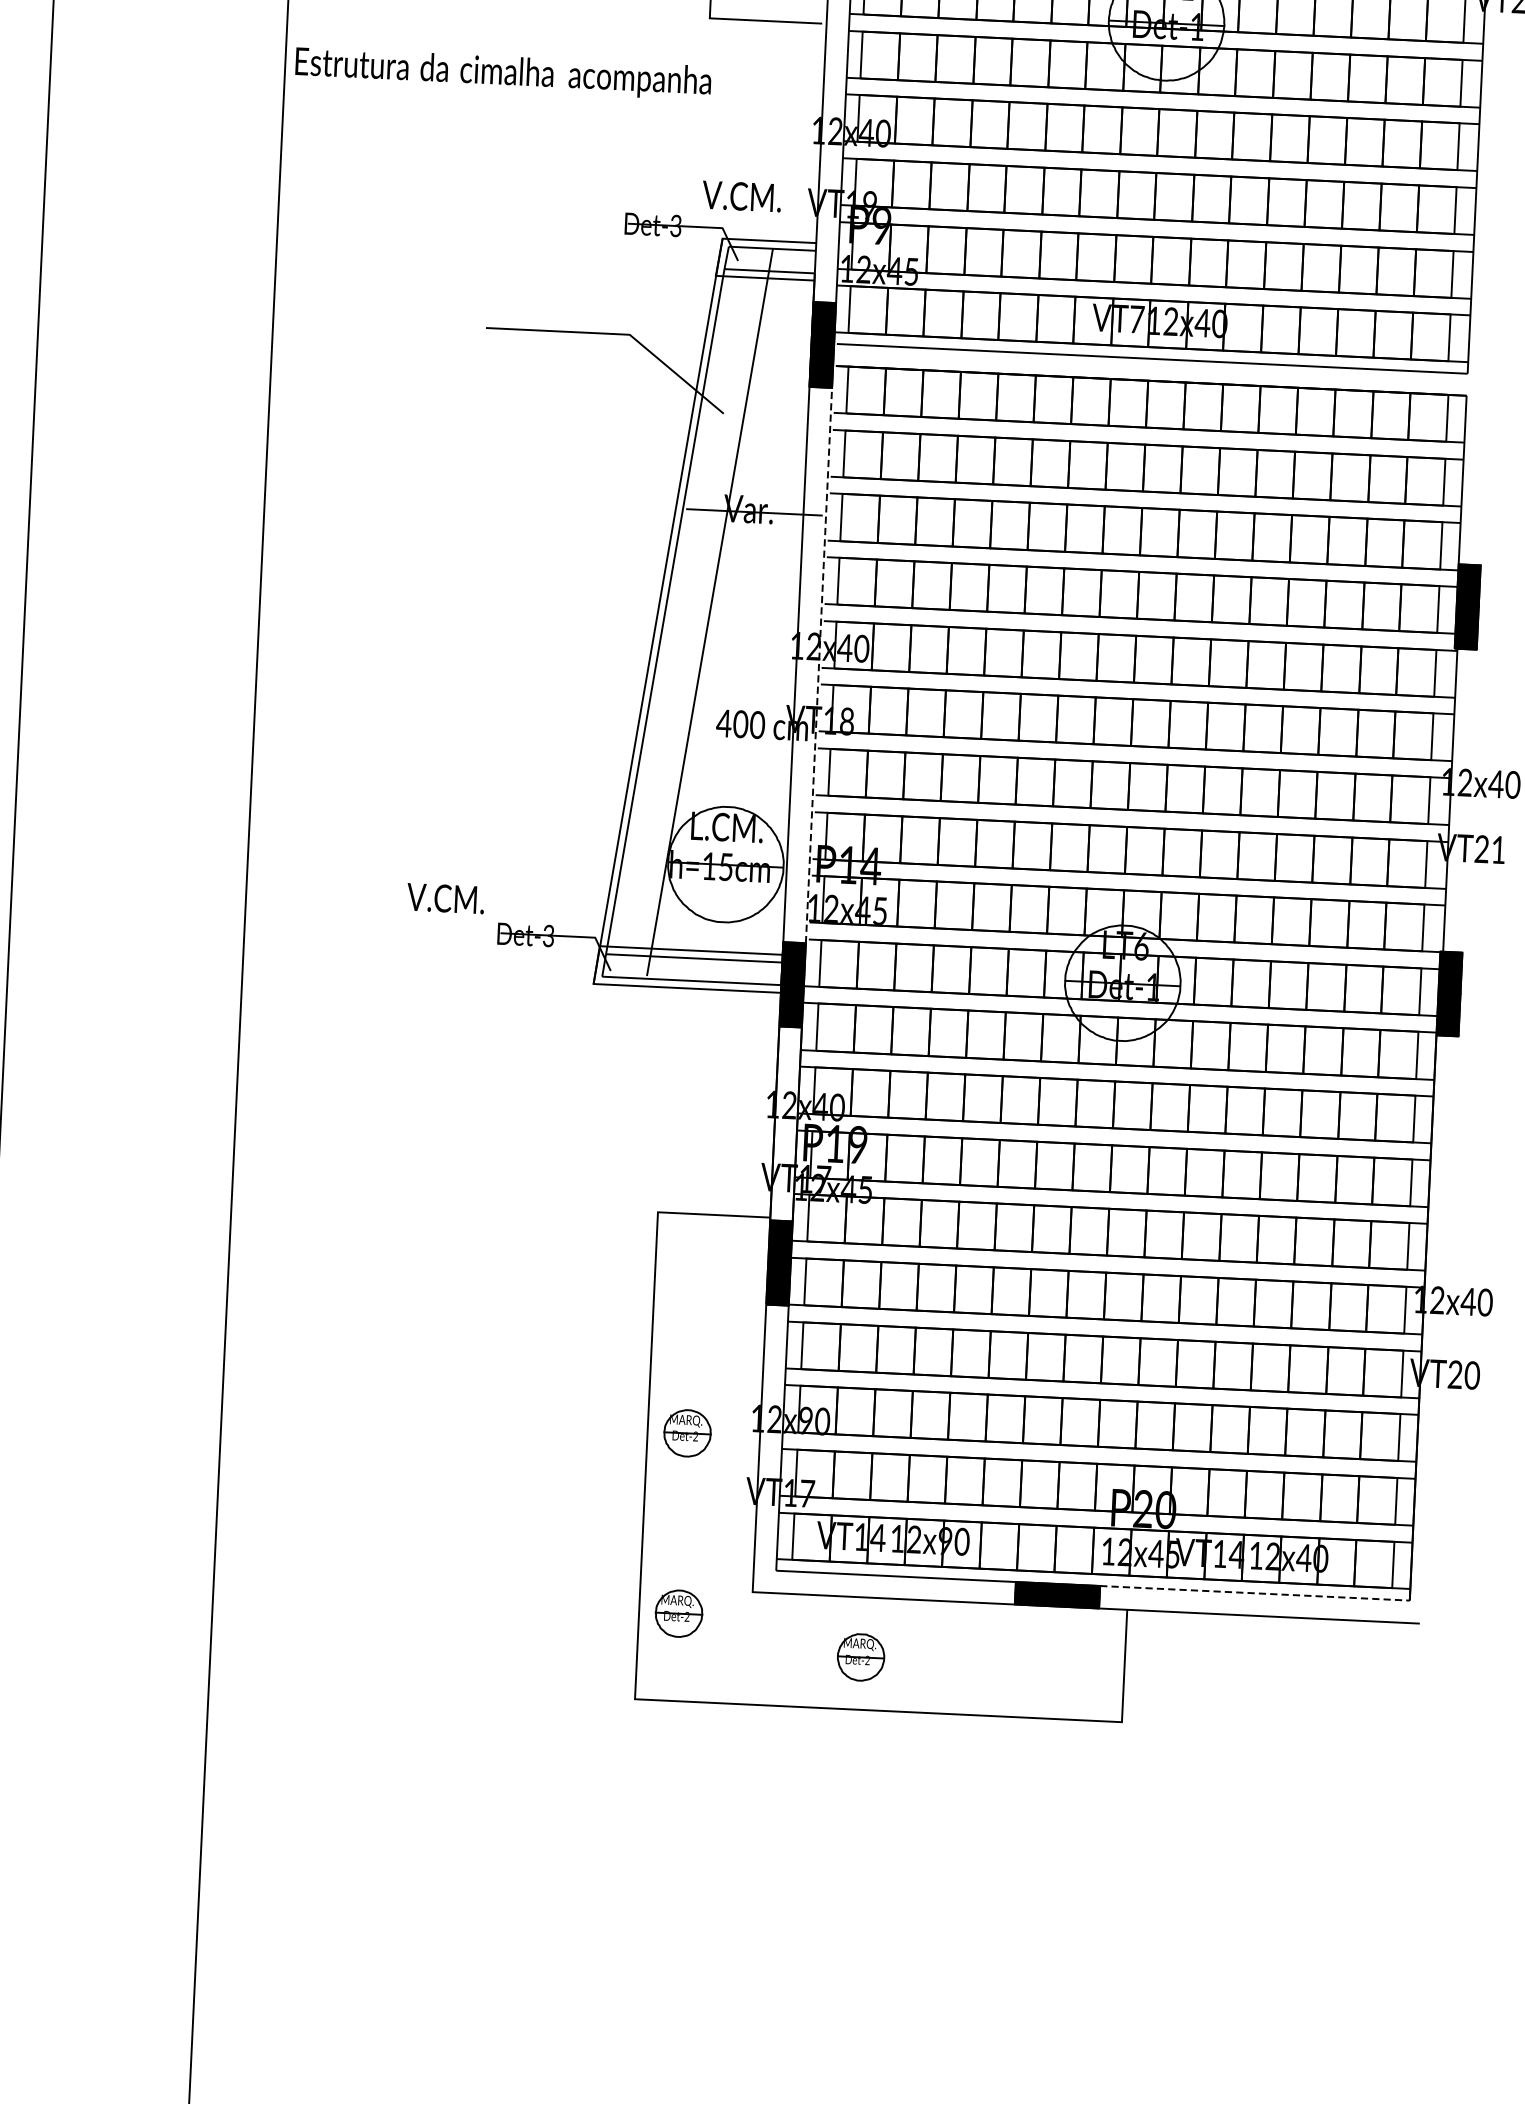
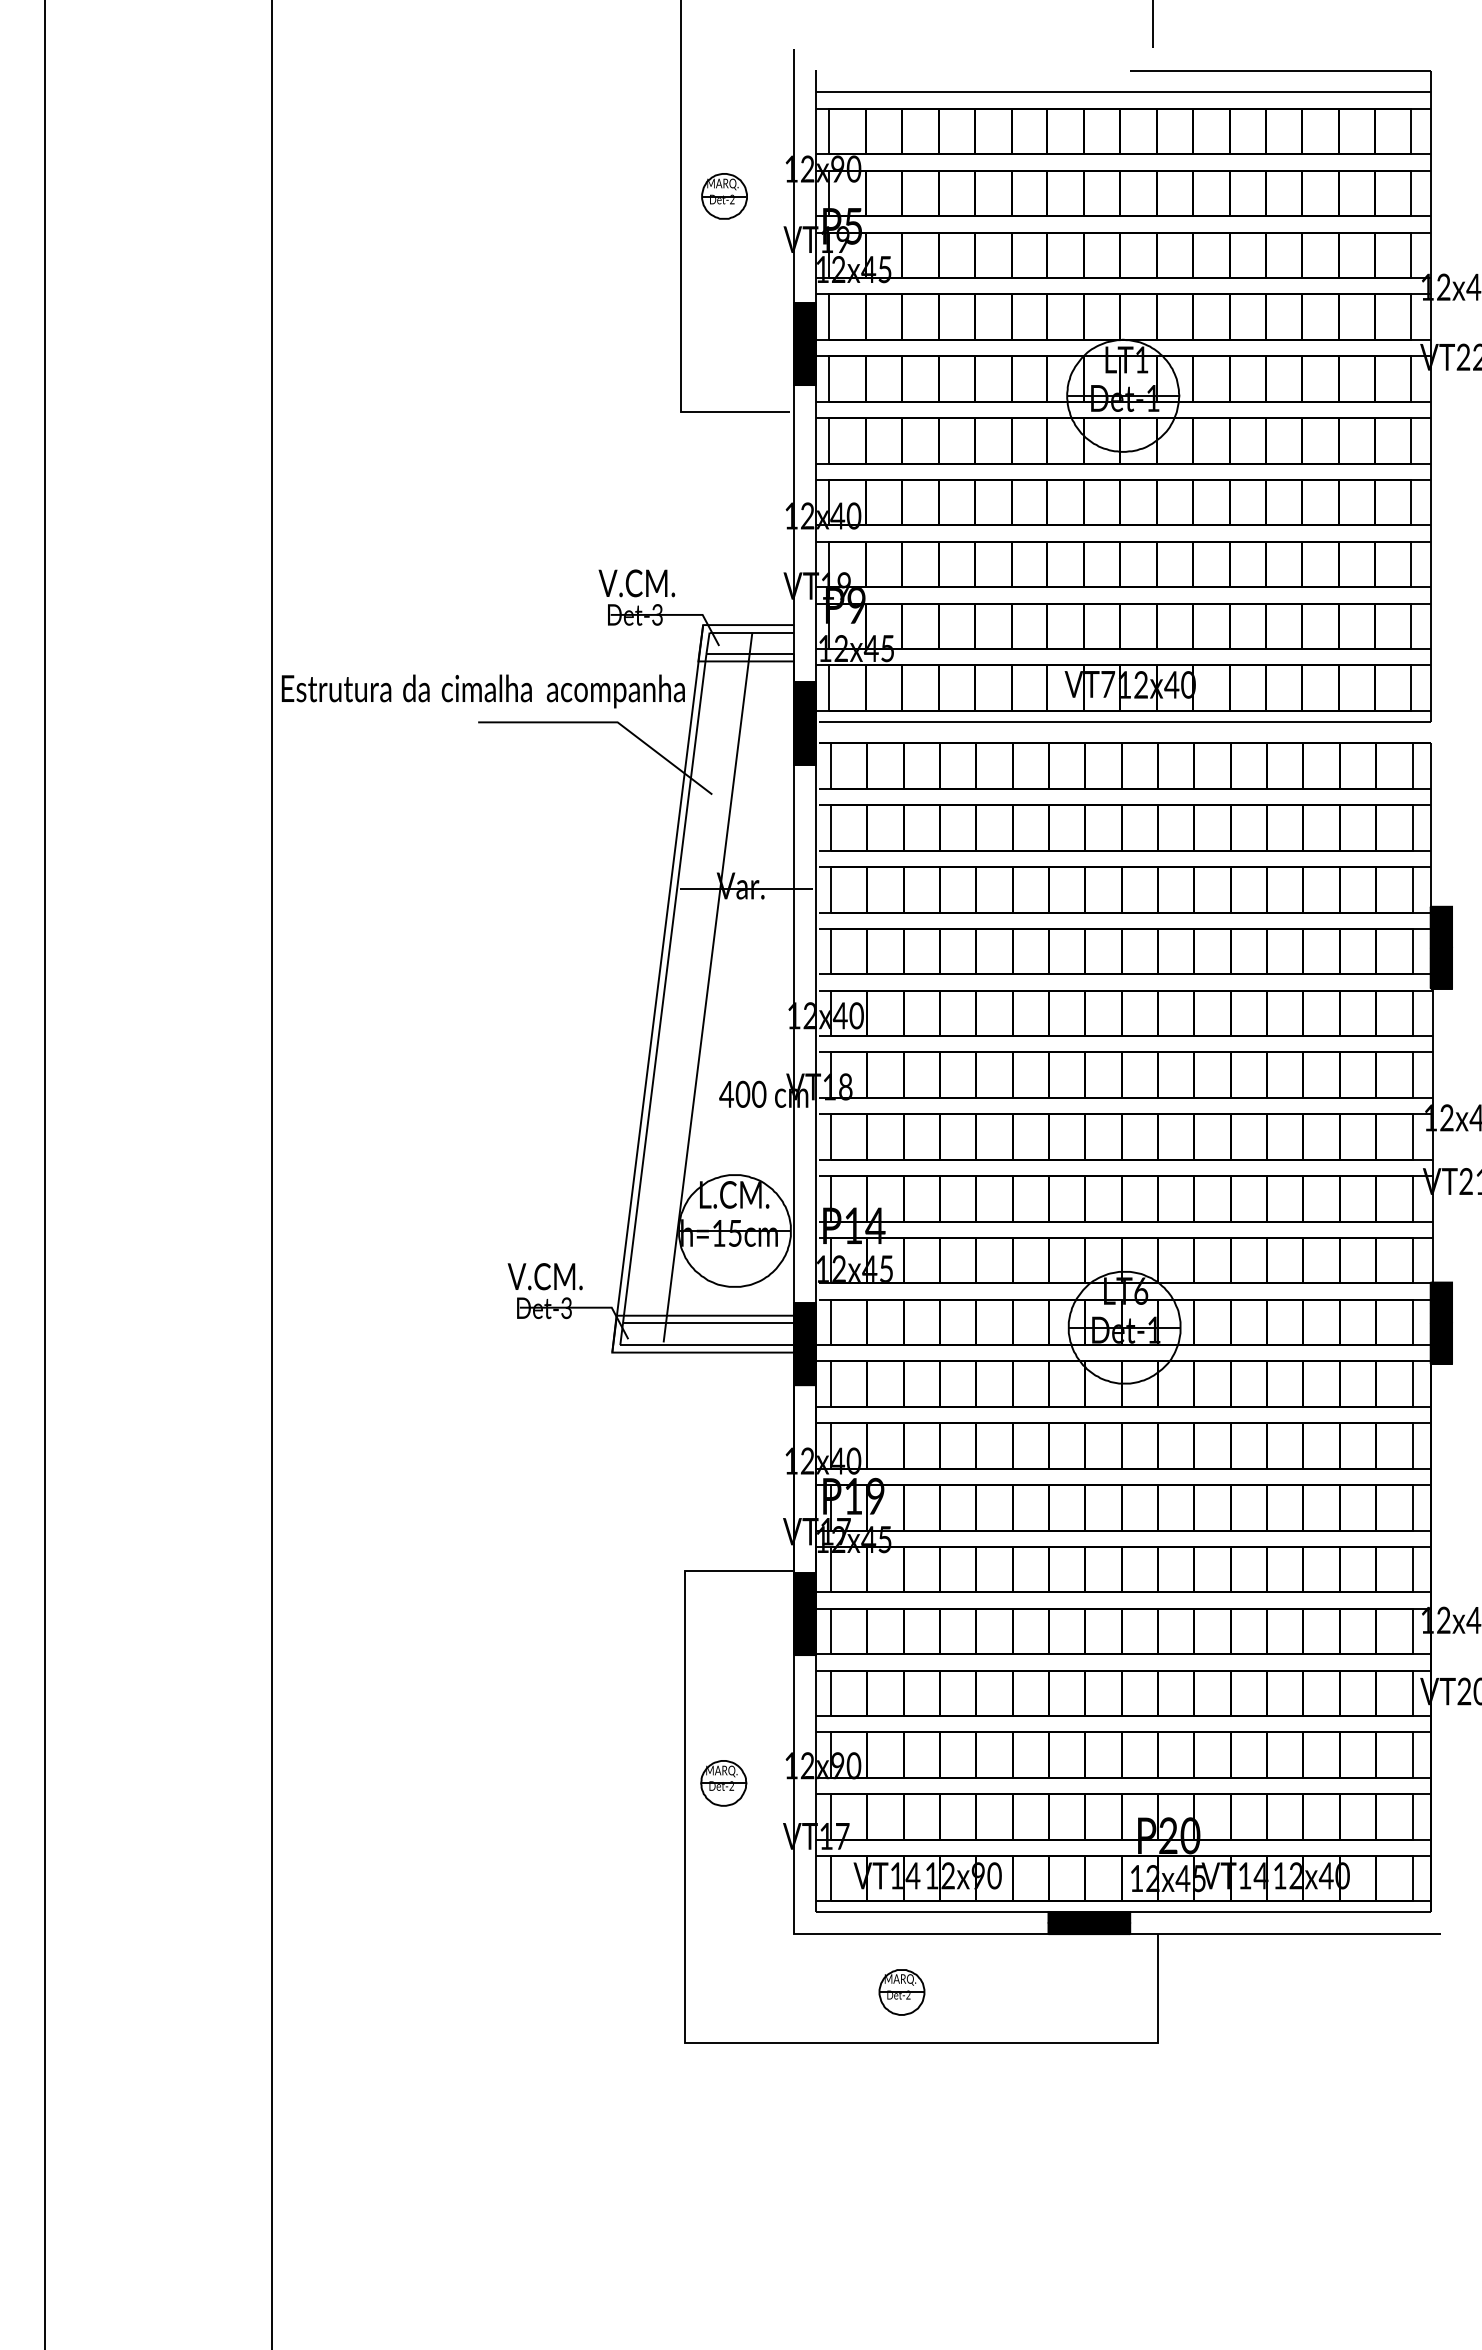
text: (502, 73) -> (482, 691), moved
text: (741, 196) -> (636, 583), moved
line: (818, 665) -> (815, 1033), dashed -> solid
text: (444, 898) -> (544, 1276), moved
line: (1255, 1593) -> (1280, 1912), dashed -> solid
part: (678, 1613) -> (723, 1958), removed

